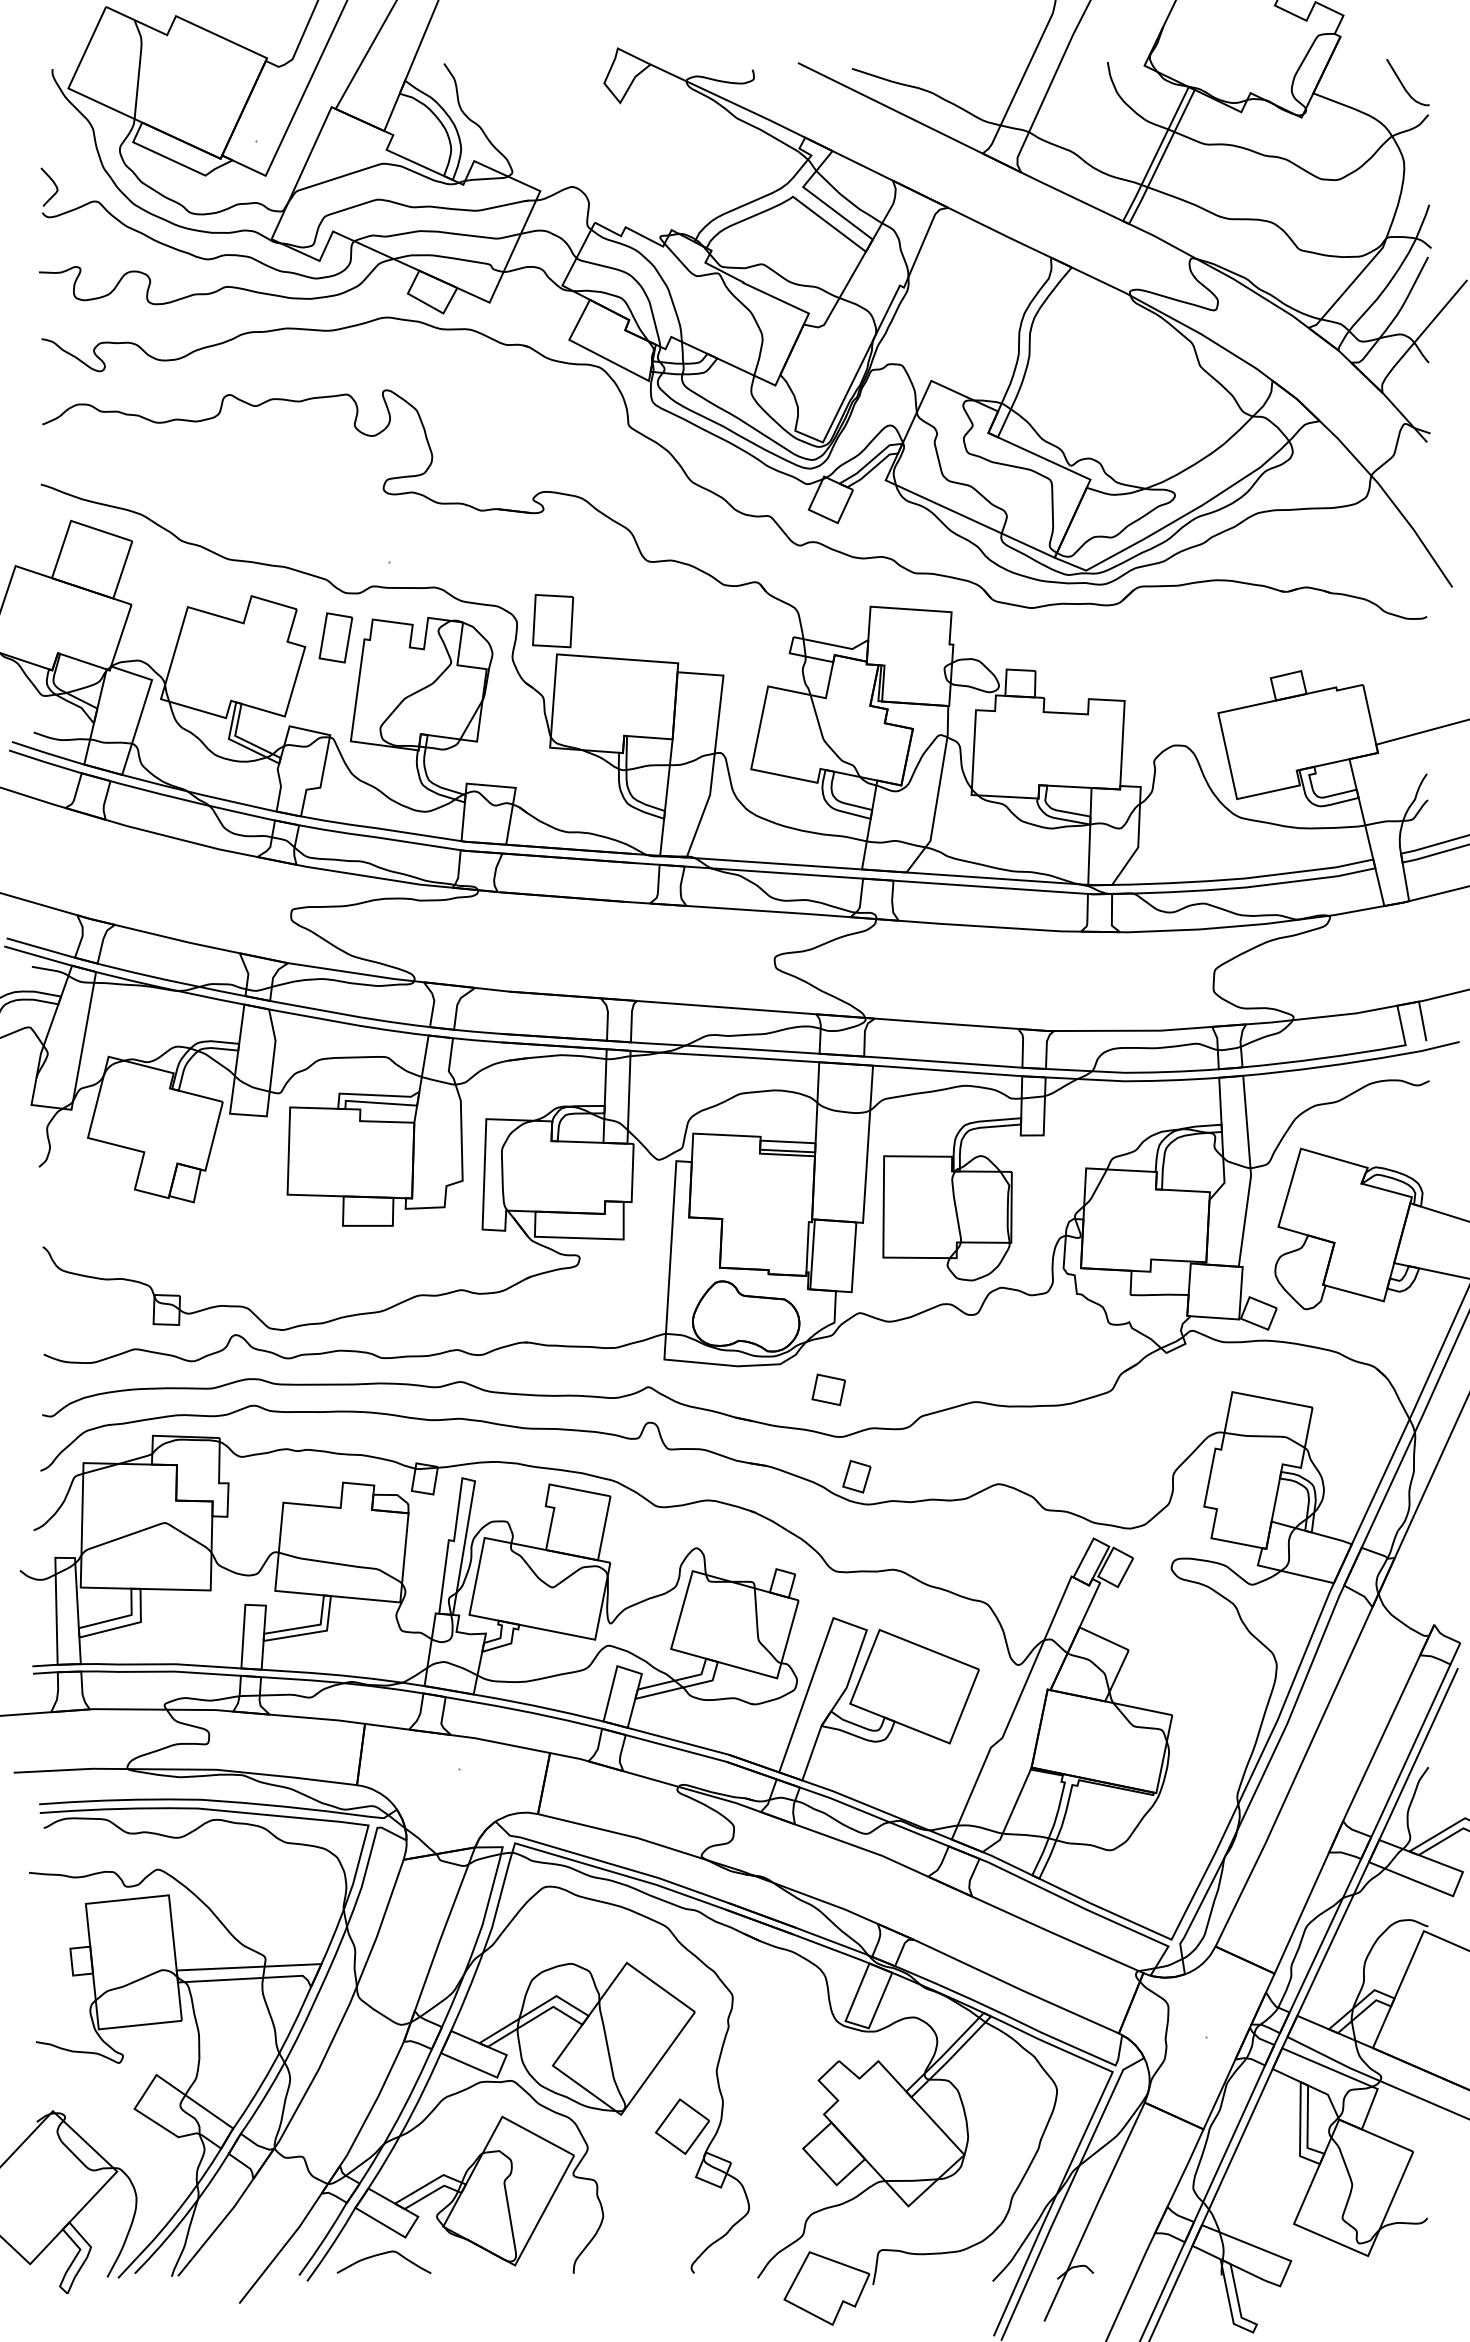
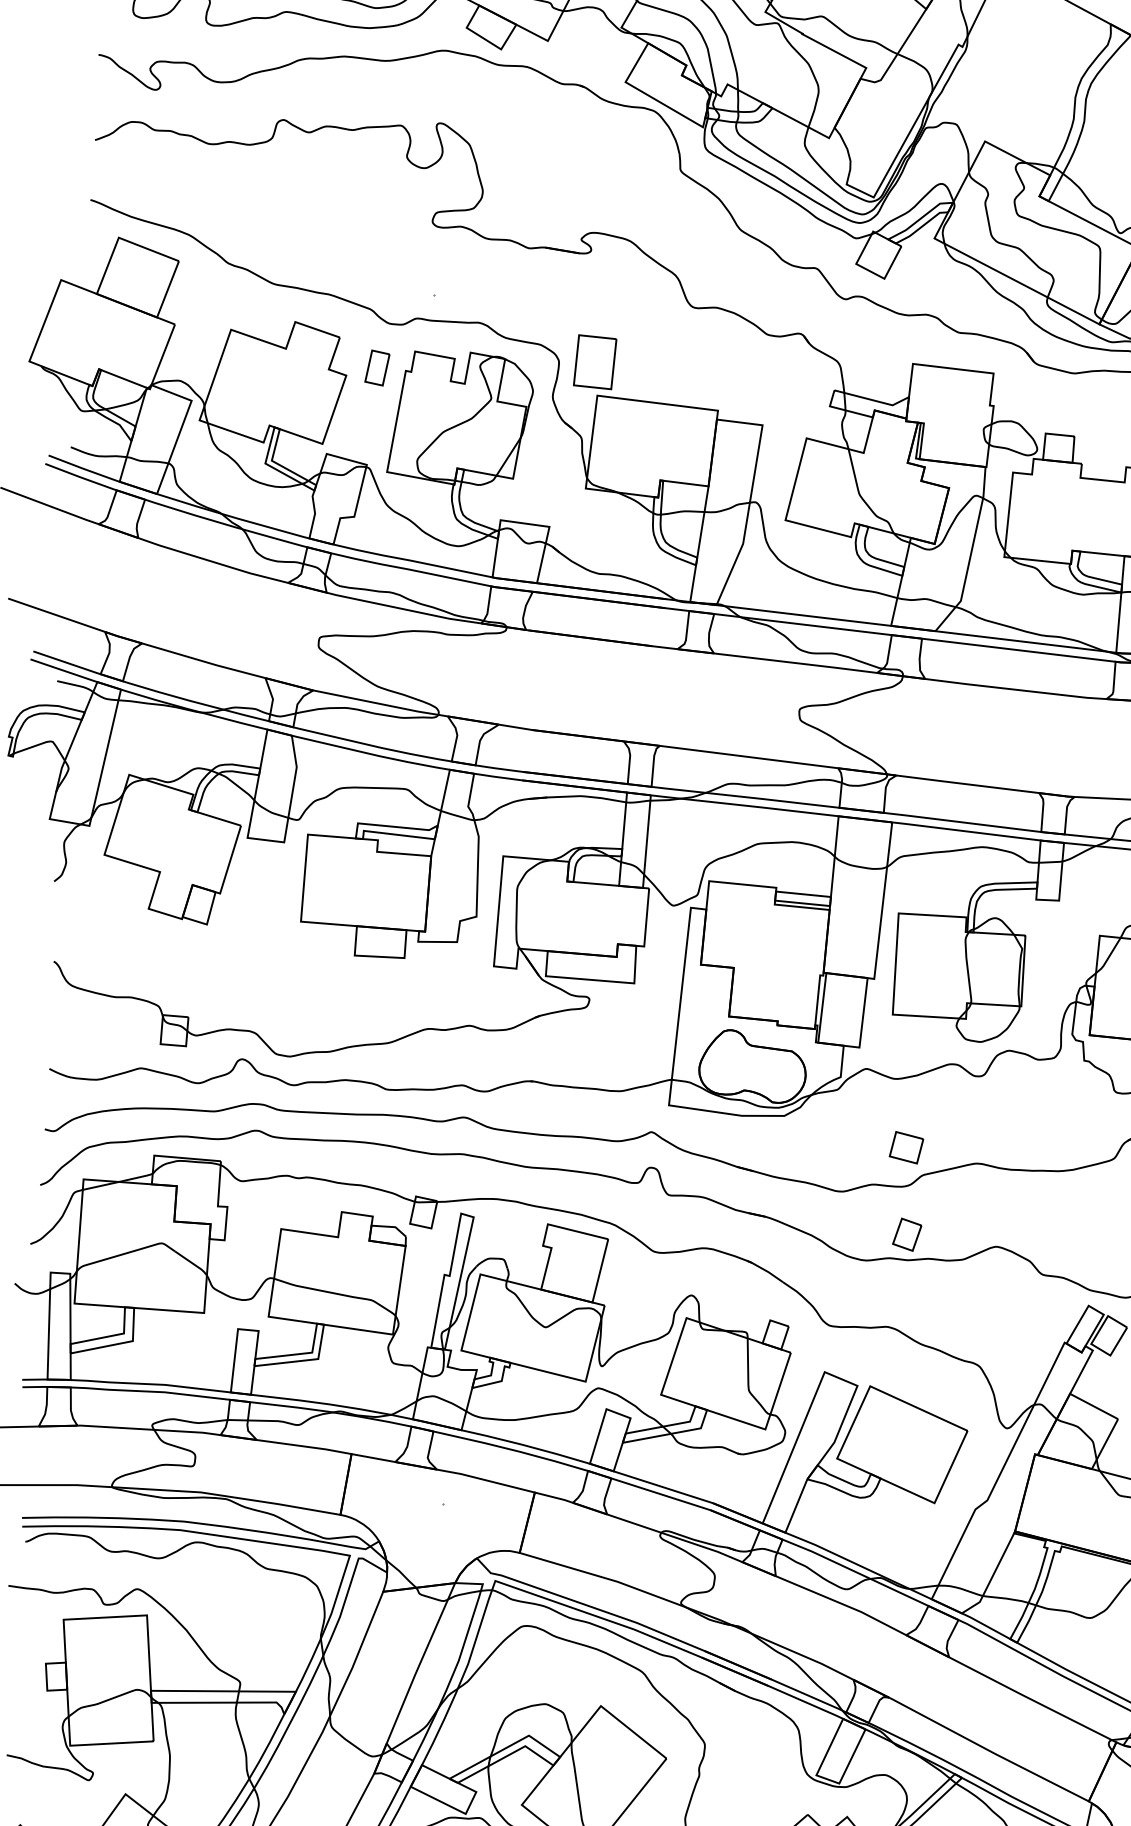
part: (335, 637) -> (377, 367), size x0.7
part: (828, 1389) -> (906, 1147), moved
part: (856, 1476) -> (906, 1234), moved

